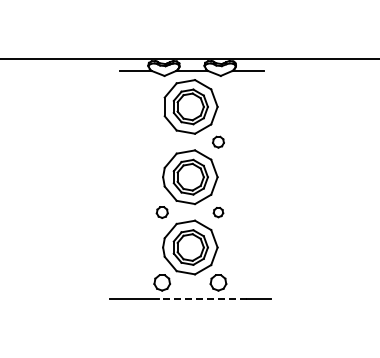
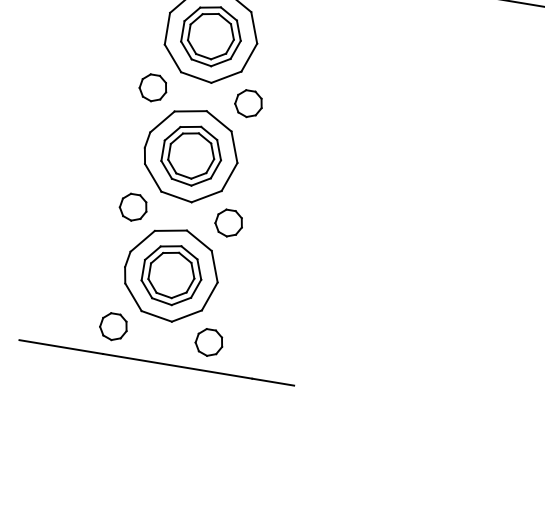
part: (162, 141) -> (153, 86), added
part: (218, 141) -> (248, 102), size x1.43
part: (162, 212) -> (133, 207), size x1.43
part: (218, 212) -> (229, 223), size x1.67
line: (202, 299) -> (177, 366), dashed -> solid

